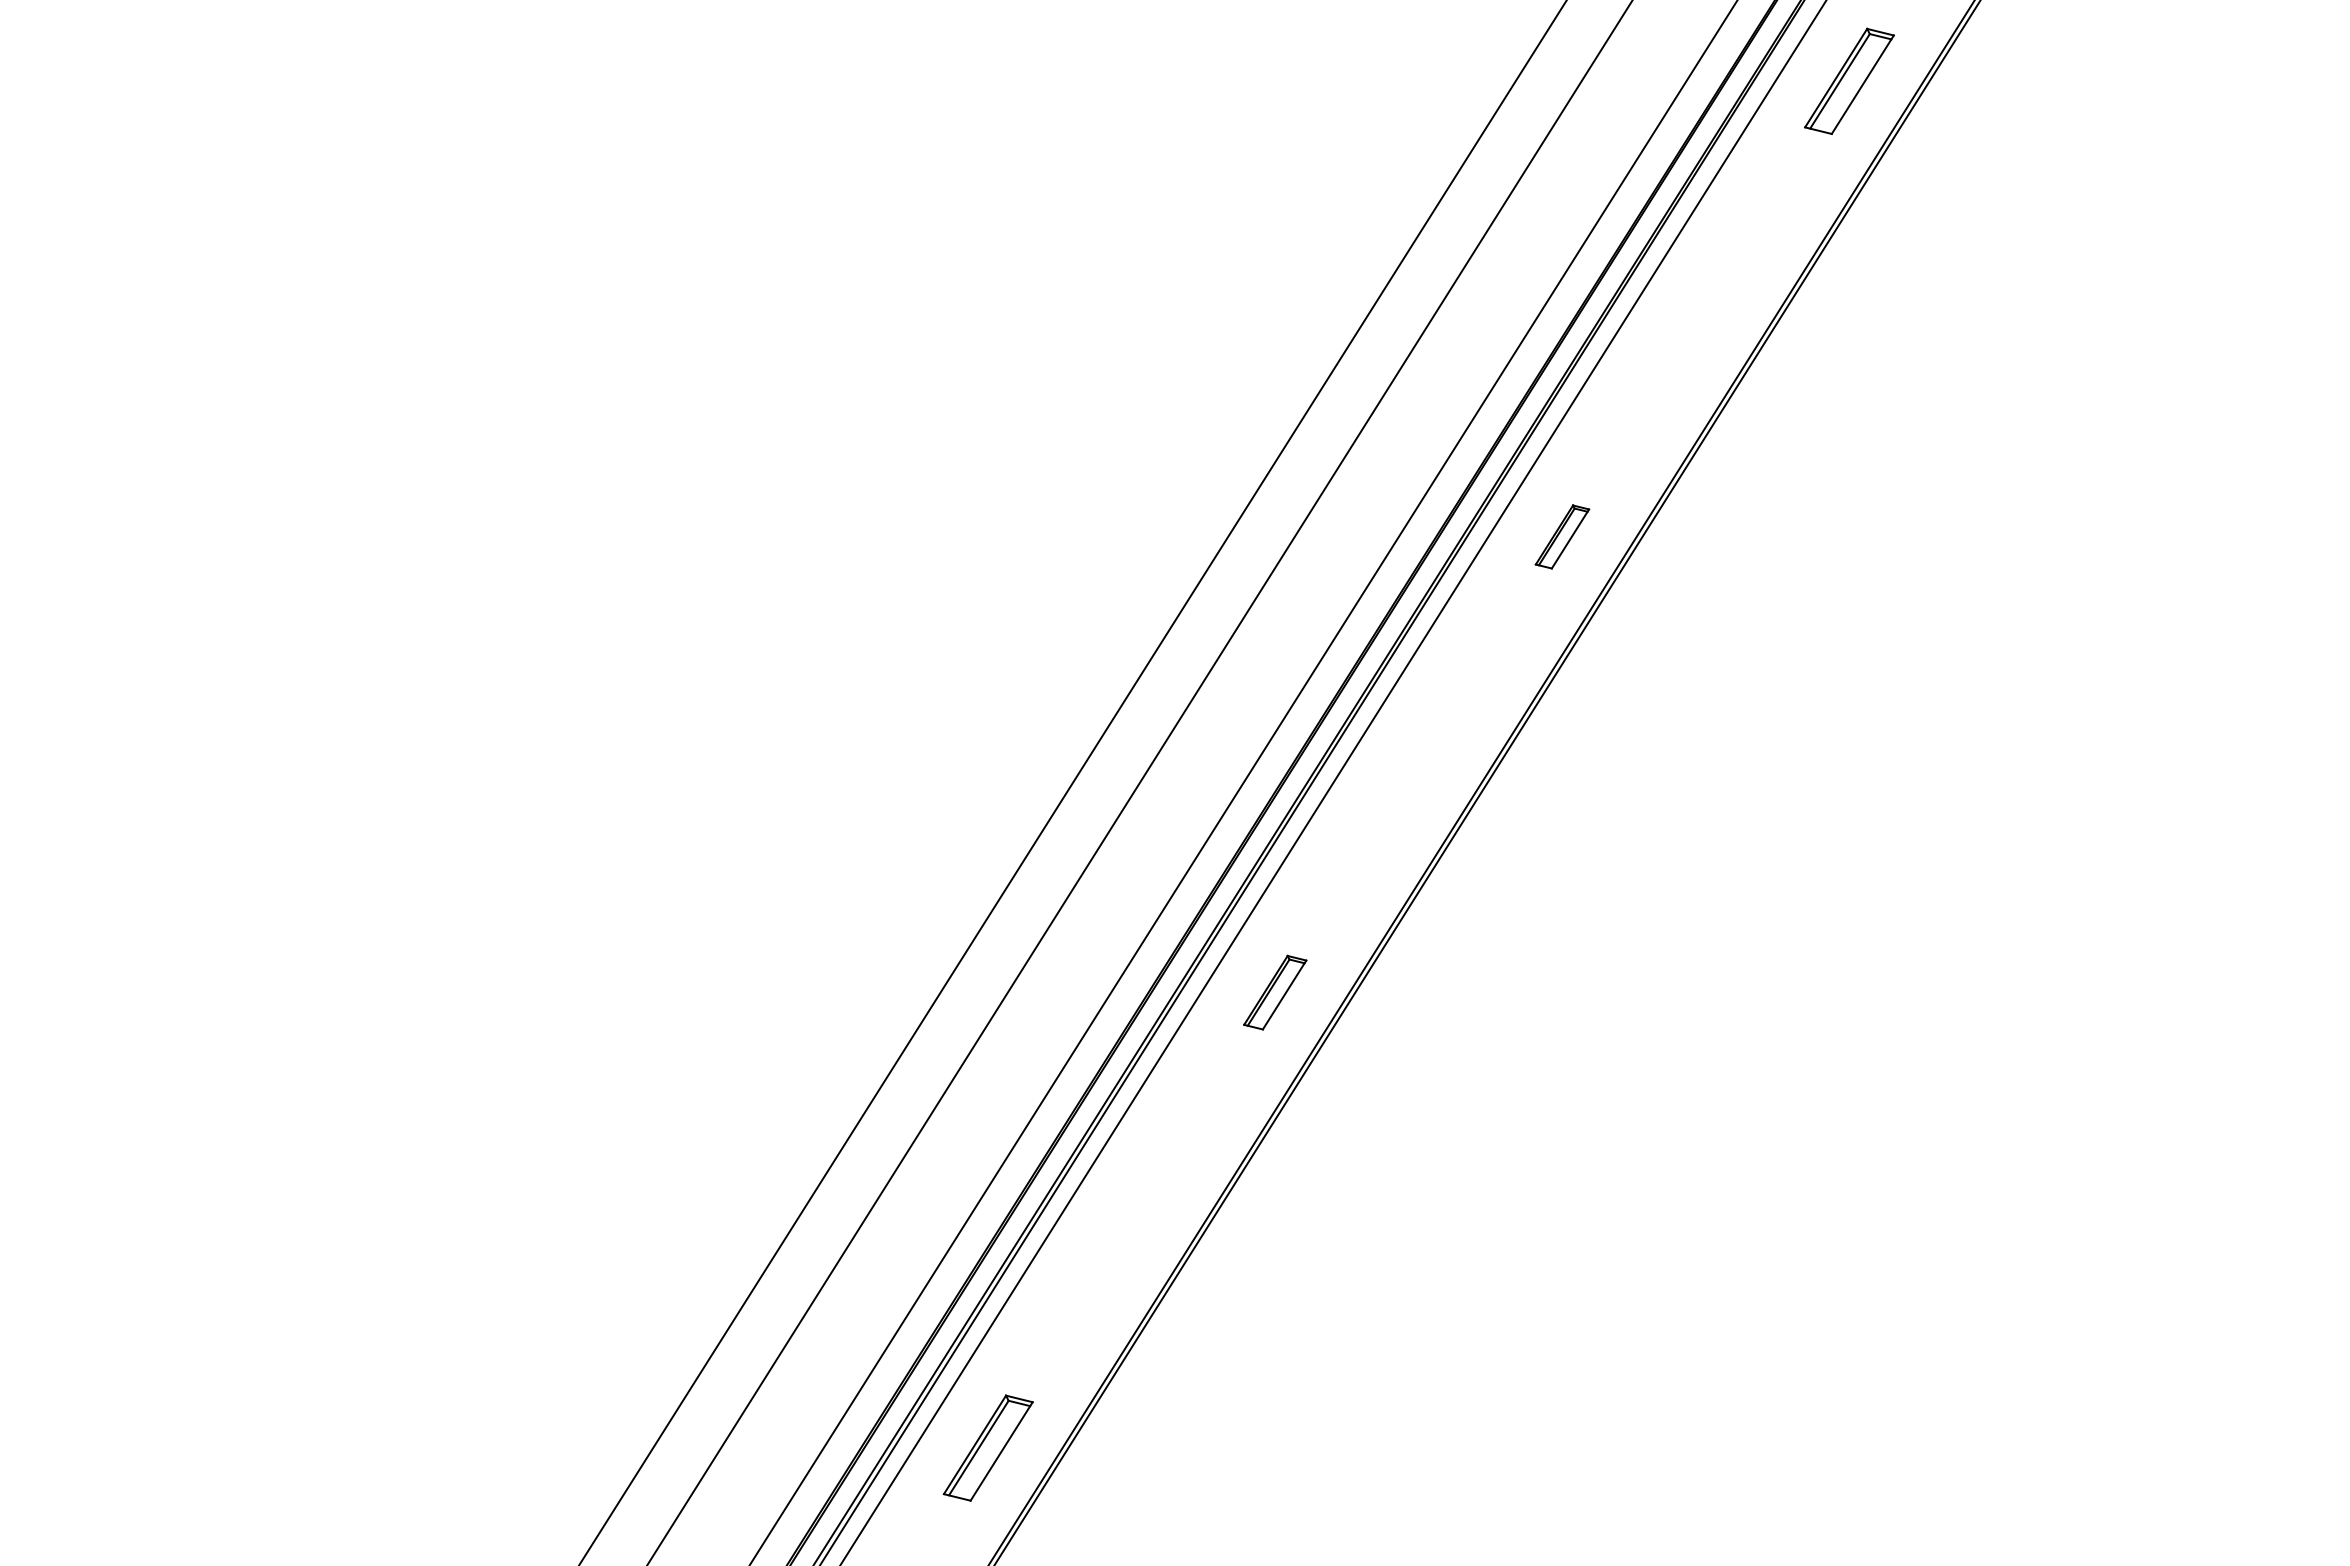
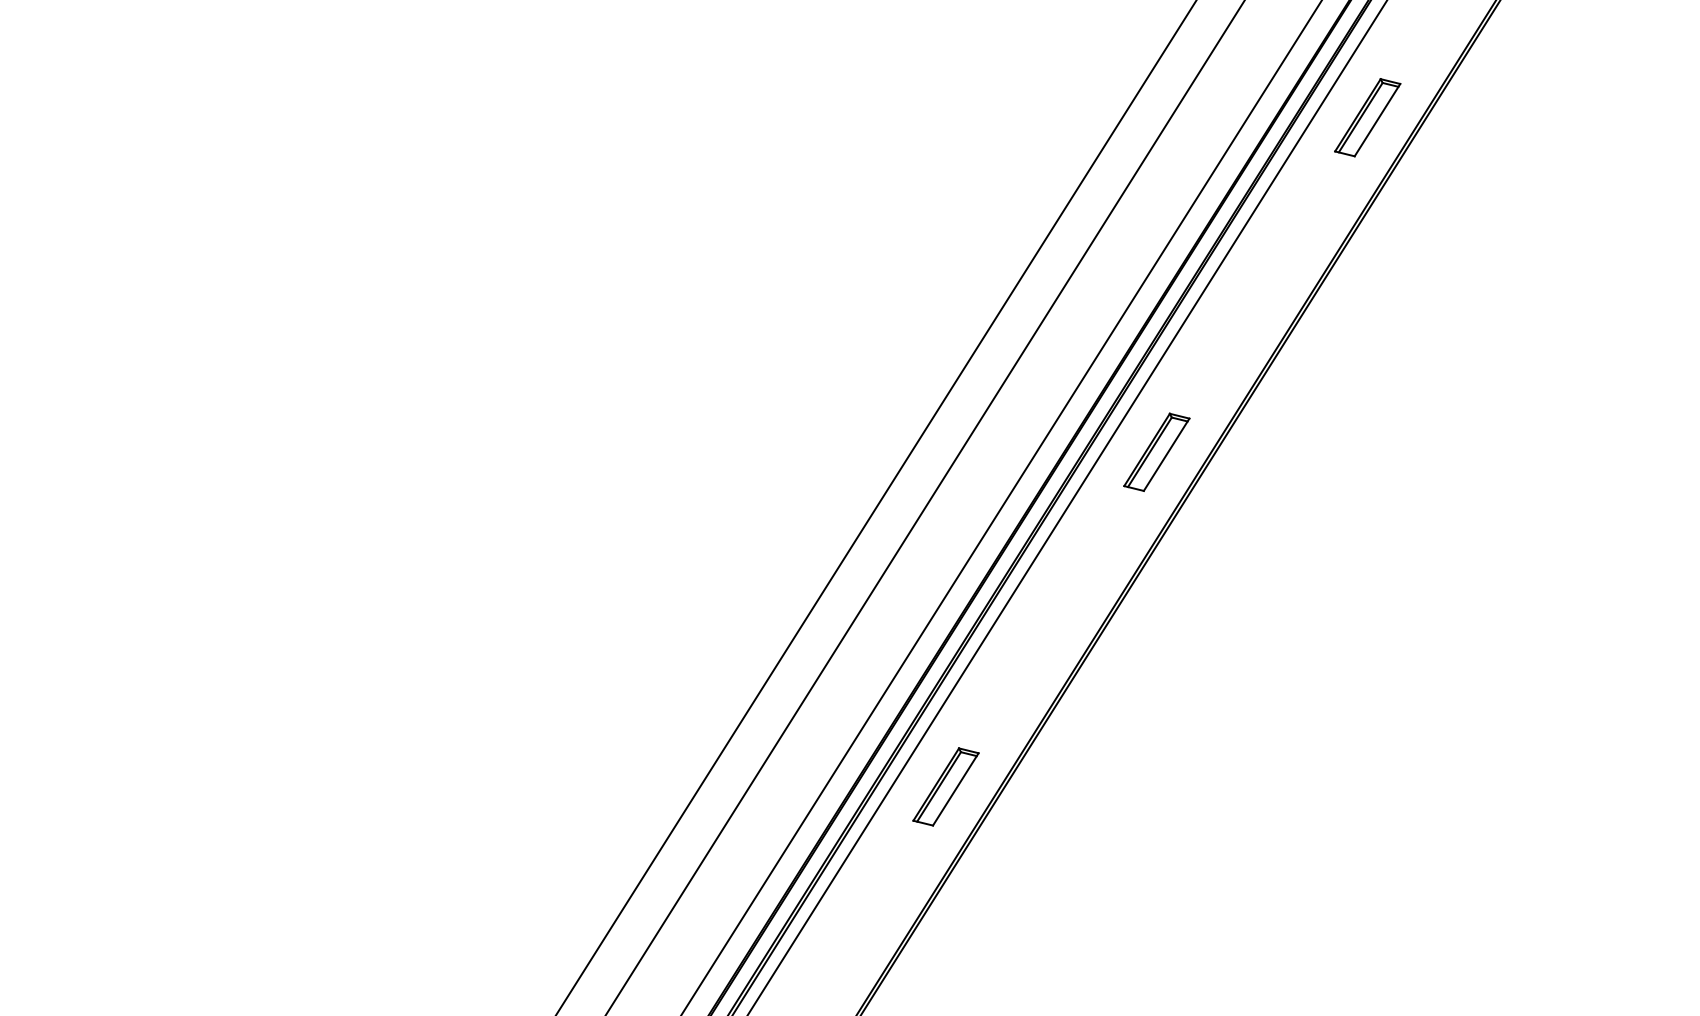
part: (1562, 536) -> (1156, 451), size x1.67
part: (1274, 992) -> (945, 786), size x1.43

